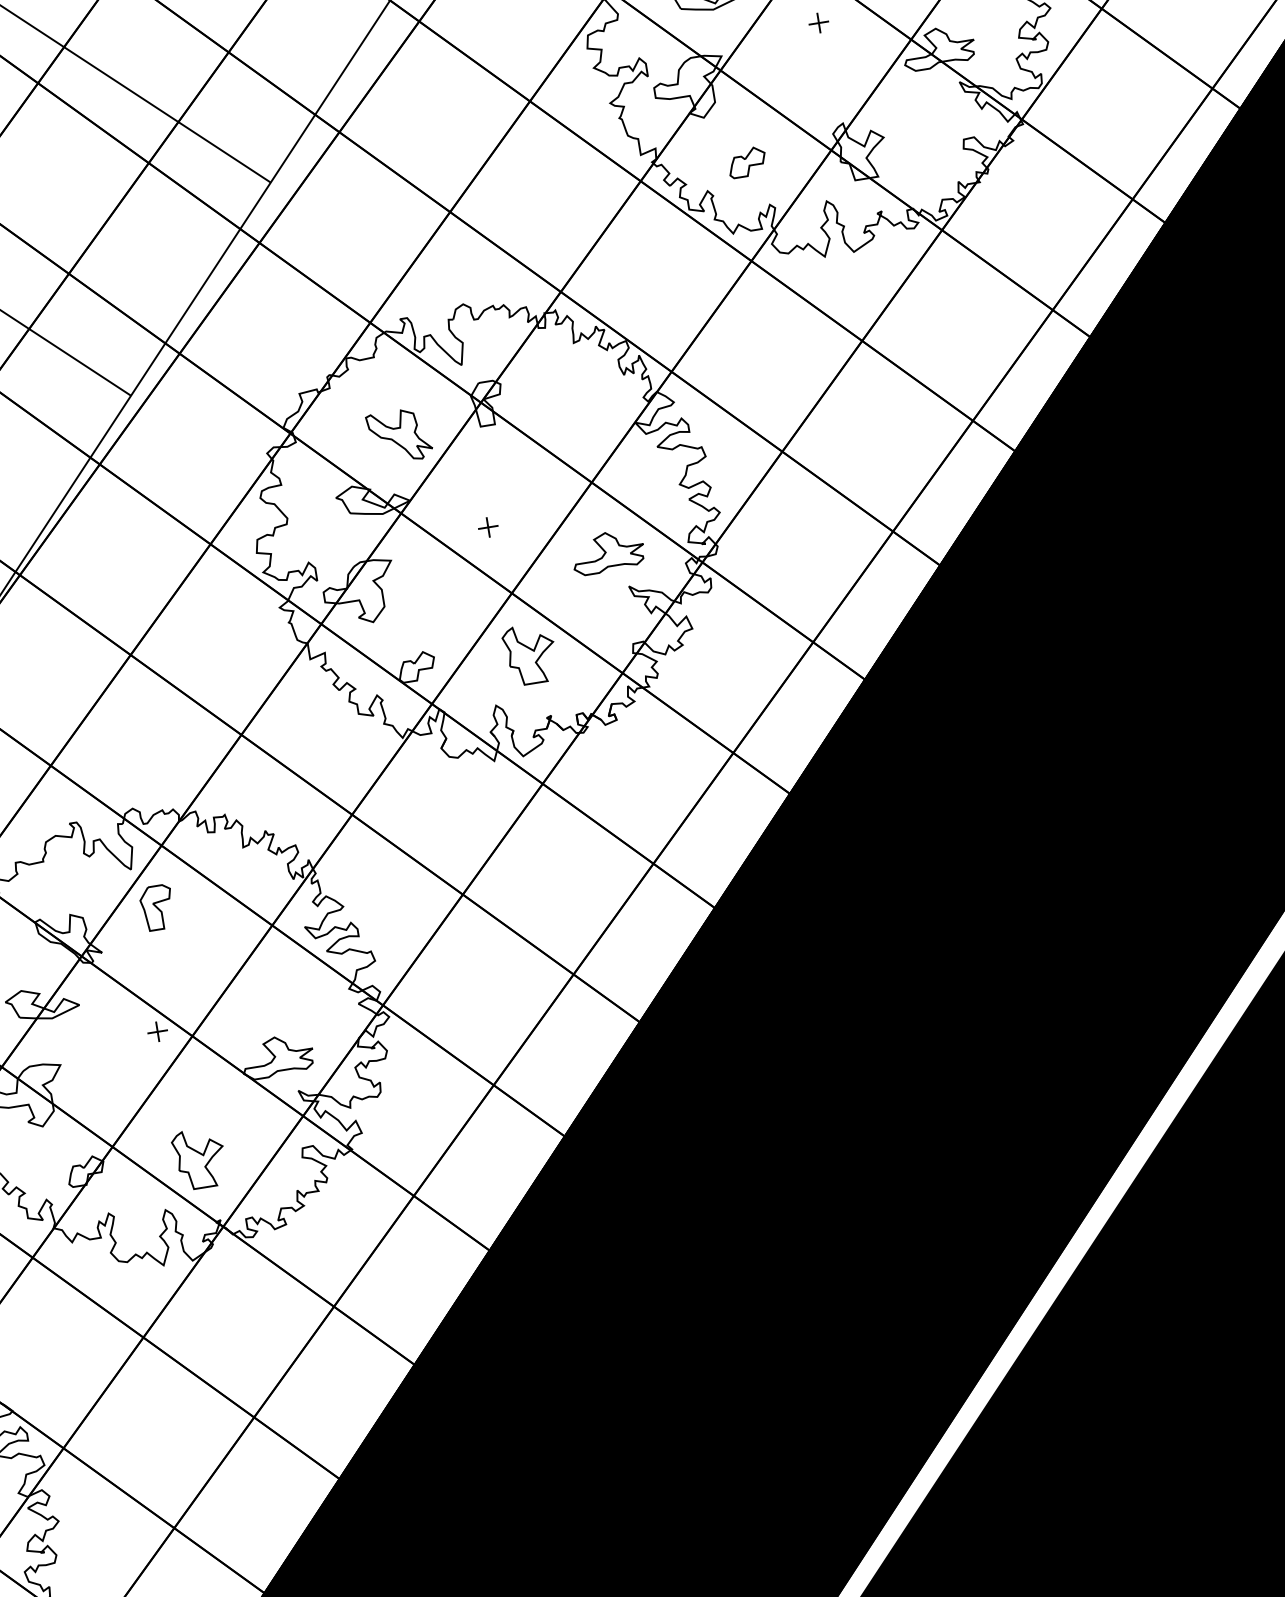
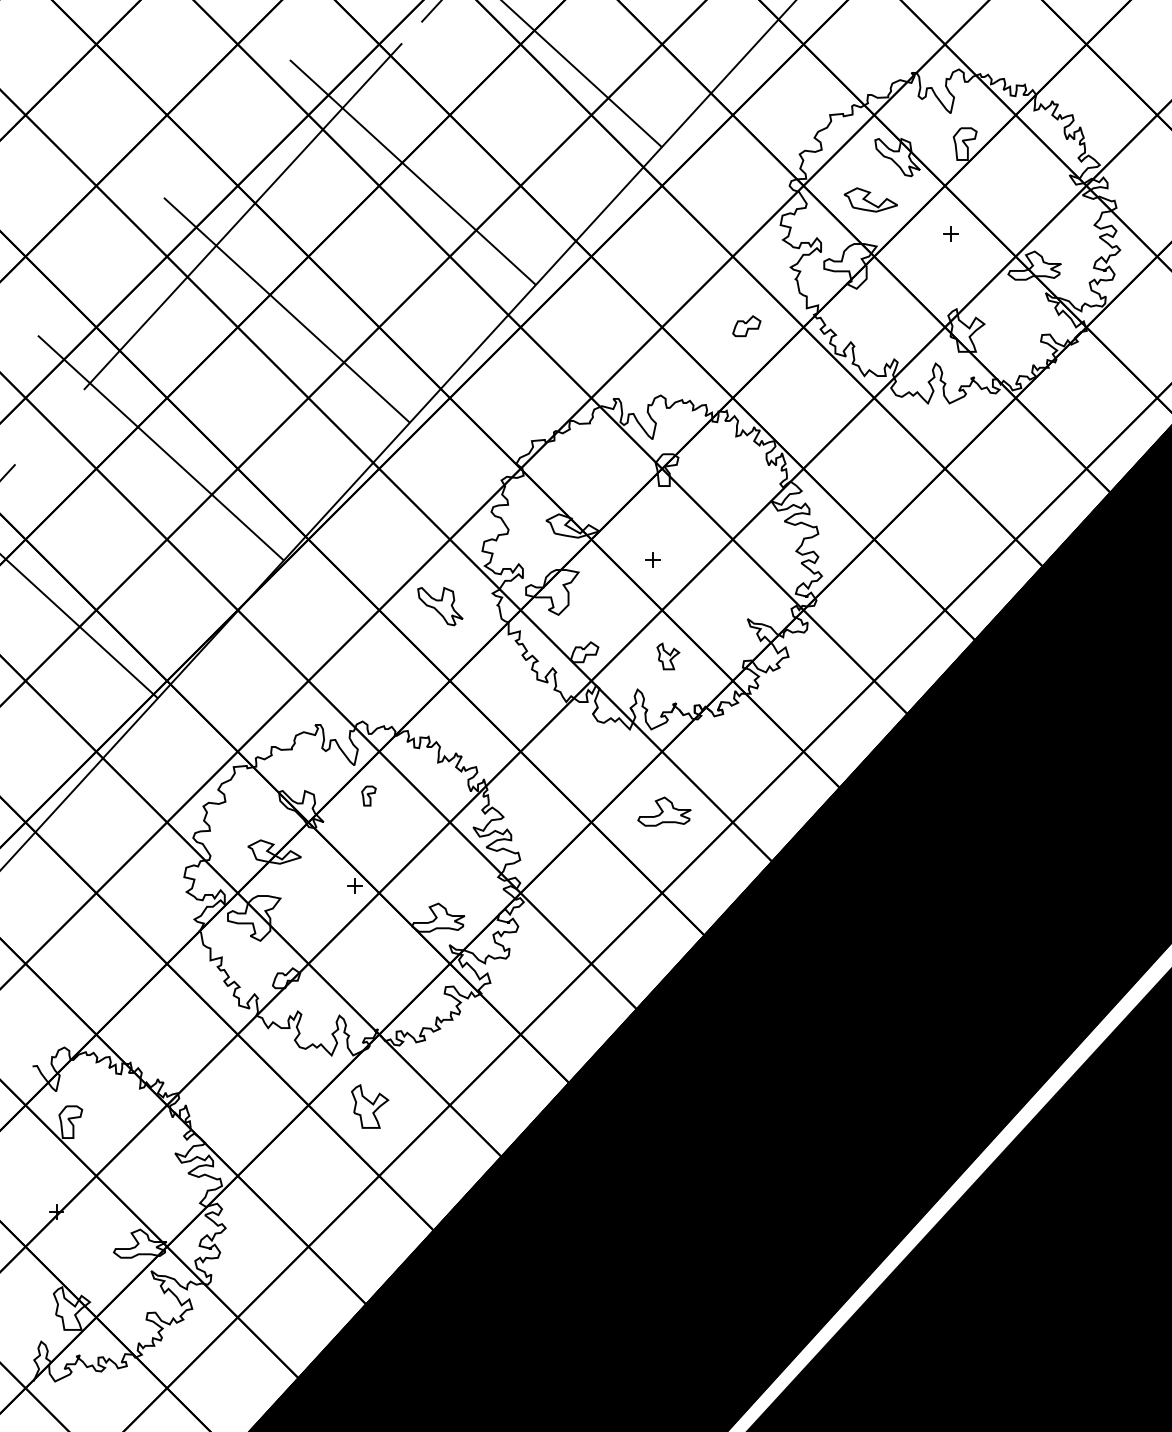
part: (746, 162) -> (746, 326), moved
part: (399, 436) -> (440, 606), moved
part: (607, 551) -> (664, 811), moved
part: (530, 654) -> (668, 656), size x0.6
part: (156, 907) -> (368, 795), size x0.6
part: (200, 1158) -> (370, 1106), moved

